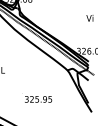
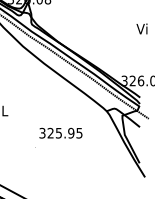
text: (38, 99) -> (60, 133), moved

